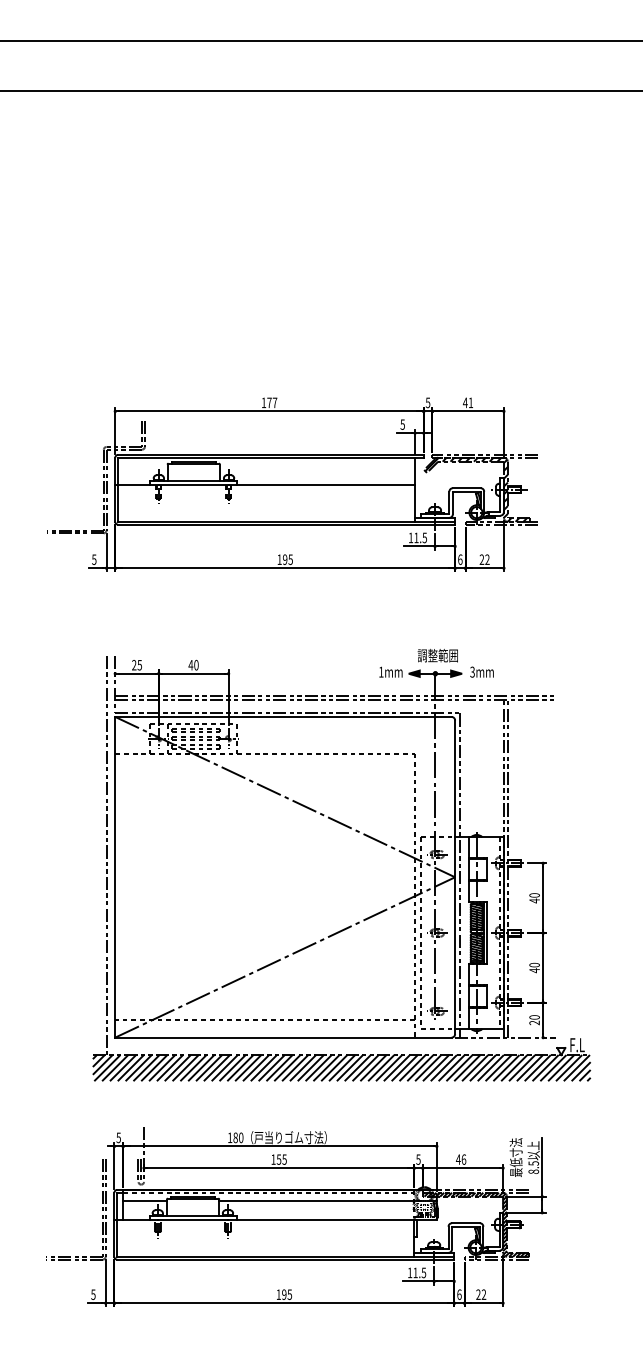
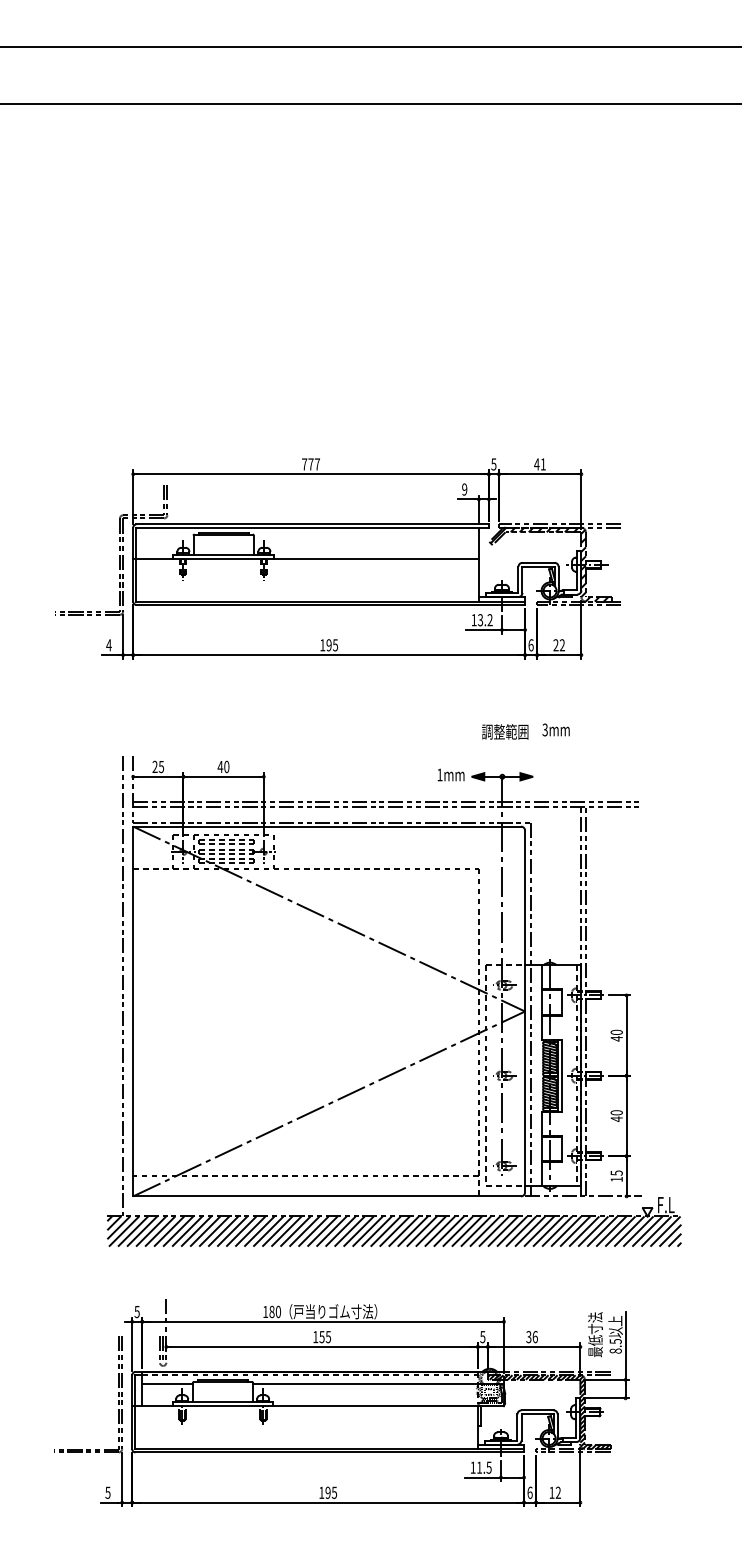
text: (263, 402) -> (304, 464), 177 -> 777
text: (402, 424) -> (464, 489), 5 -> 9
text: (419, 538) -> (484, 620), 11.5 -> 13.2
text: (93, 559) -> (108, 645), 5 -> 4
text: (438, 655) -> (505, 731), moved
text: (481, 671) -> (555, 729), moved
text: (534, 1020) -> (616, 1176), 20 -> 15
text: (458, 1159) -> (528, 1336), 46 -> 36
text: (478, 1294) -> (551, 1492), 22 -> 12

